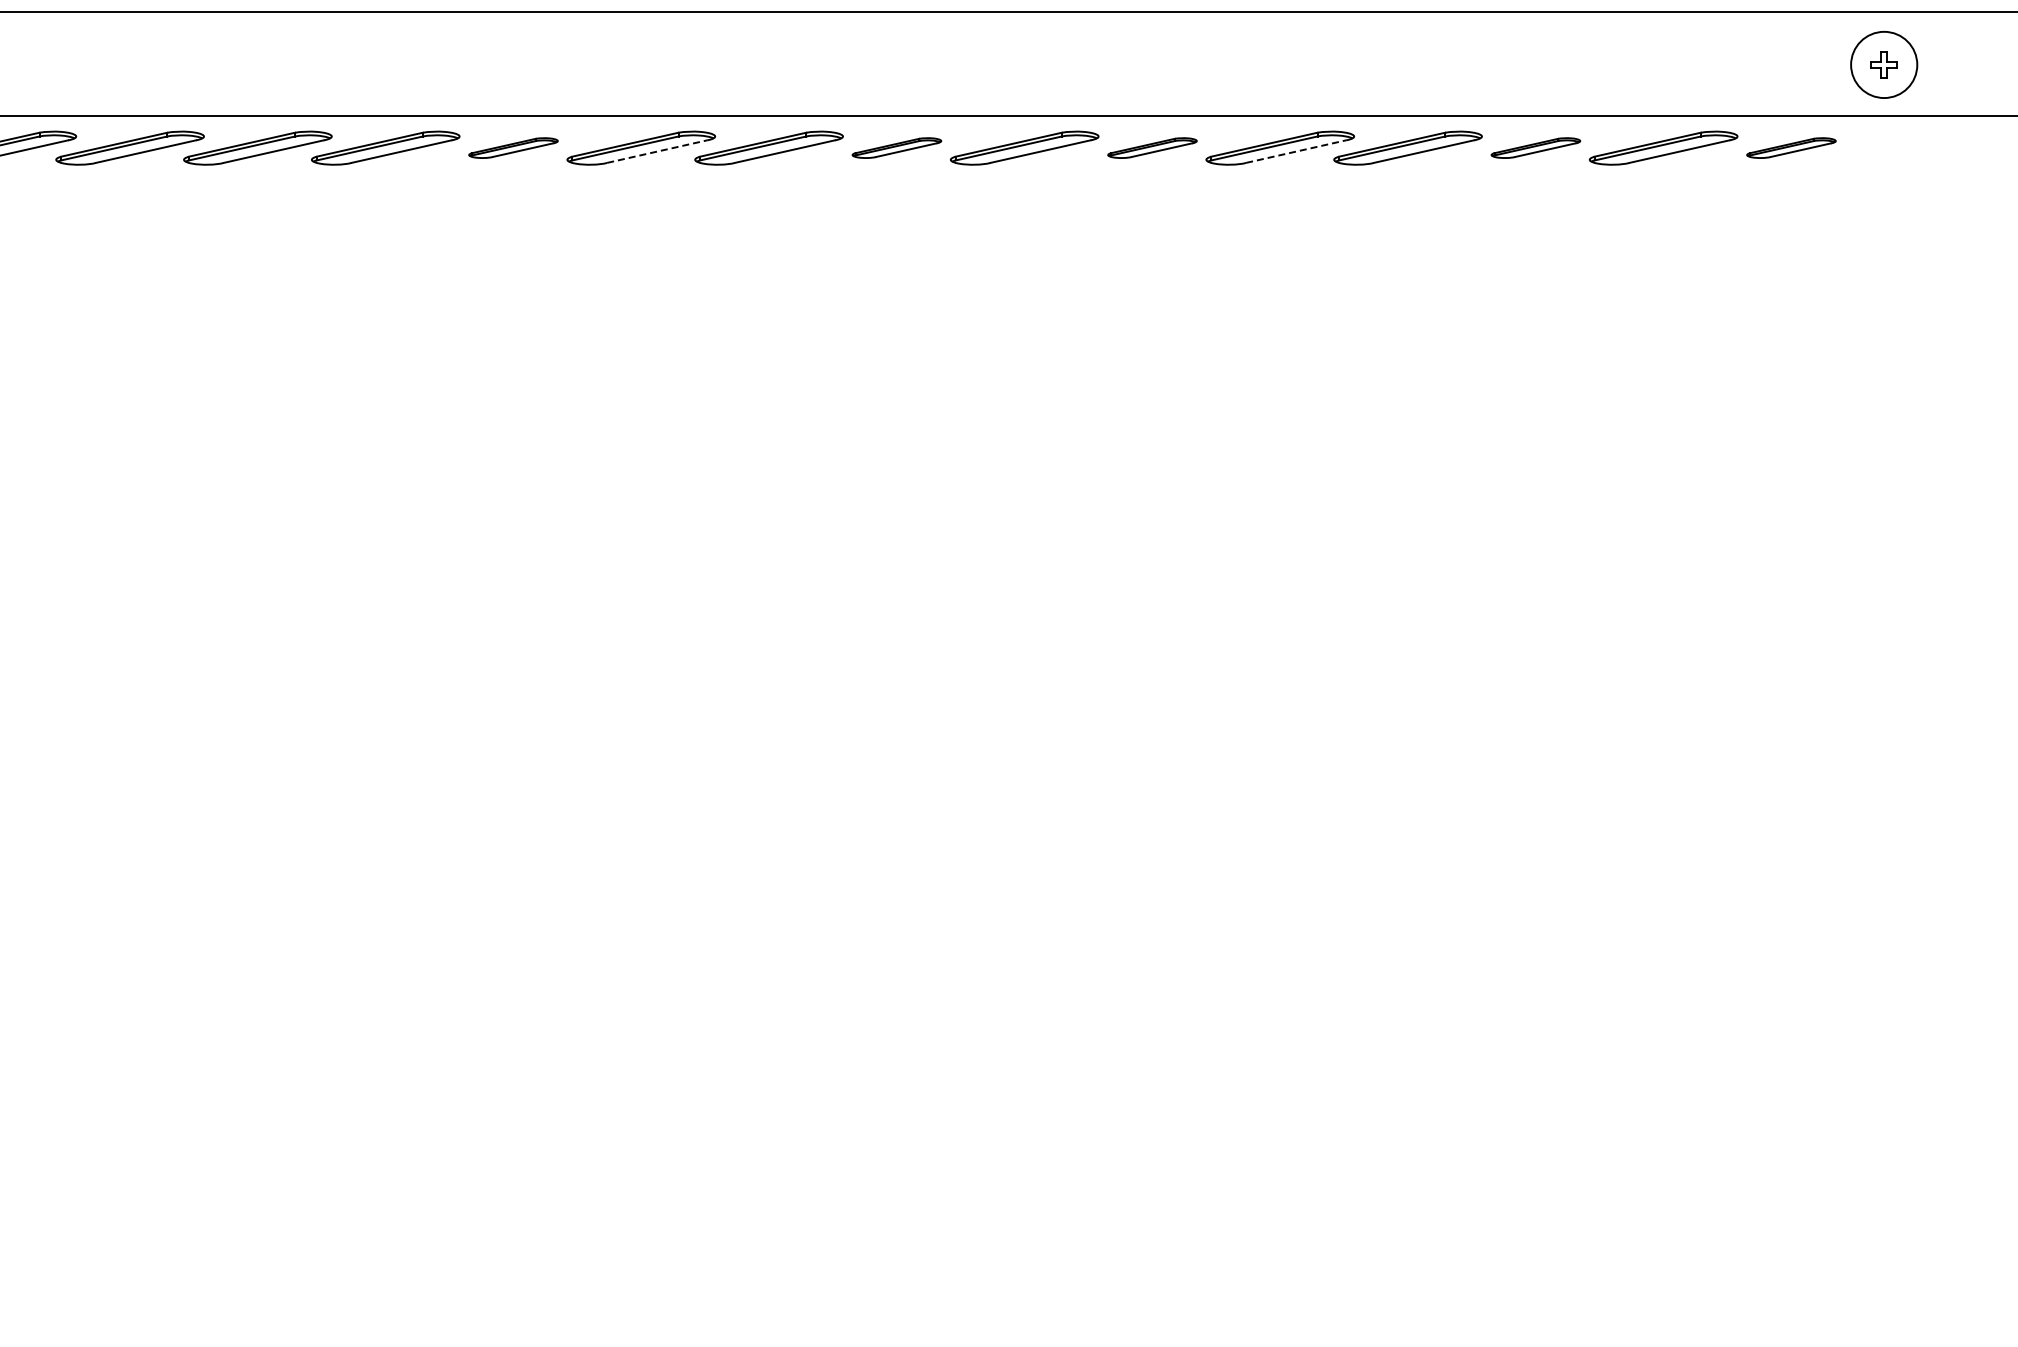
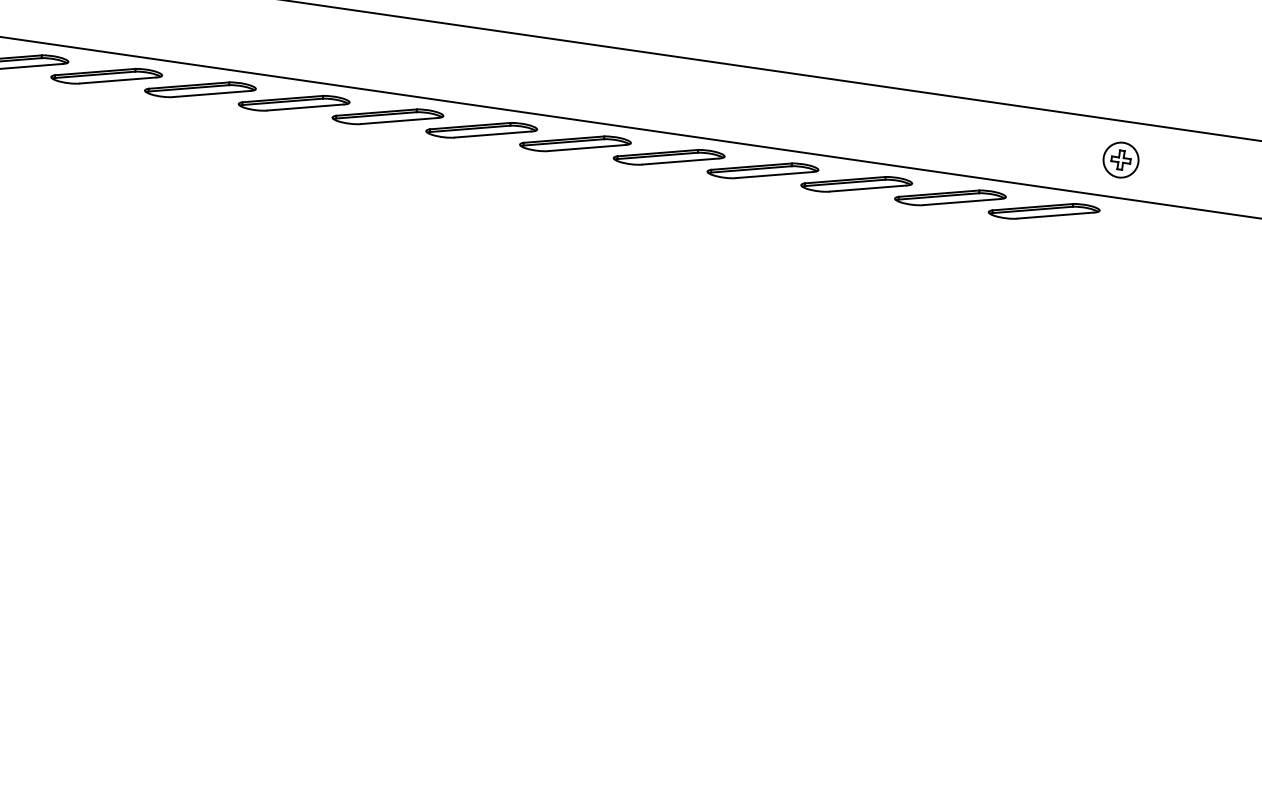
circle: (1883, 64) -> (1120, 159), size x0.71
part: (513, 147) -> (106, 75), size x1.67
part: (896, 147) -> (387, 116), size x1.67
part: (1152, 147) -> (575, 143), size x1.67
part: (1535, 147) -> (856, 183), size x1.67
part: (1791, 147) -> (1044, 210), size x1.67
line: (657, 151) -> (211, 93), dashed -> solid
line: (1296, 151) -> (680, 161), dashed -> solid

